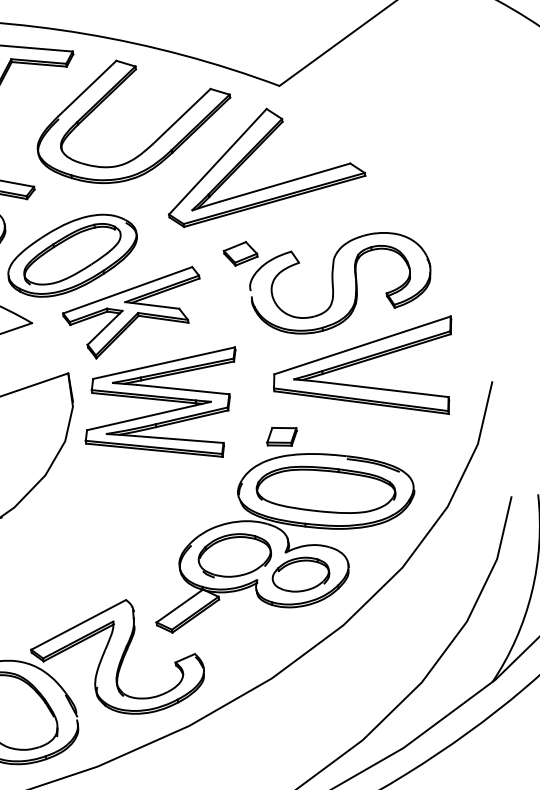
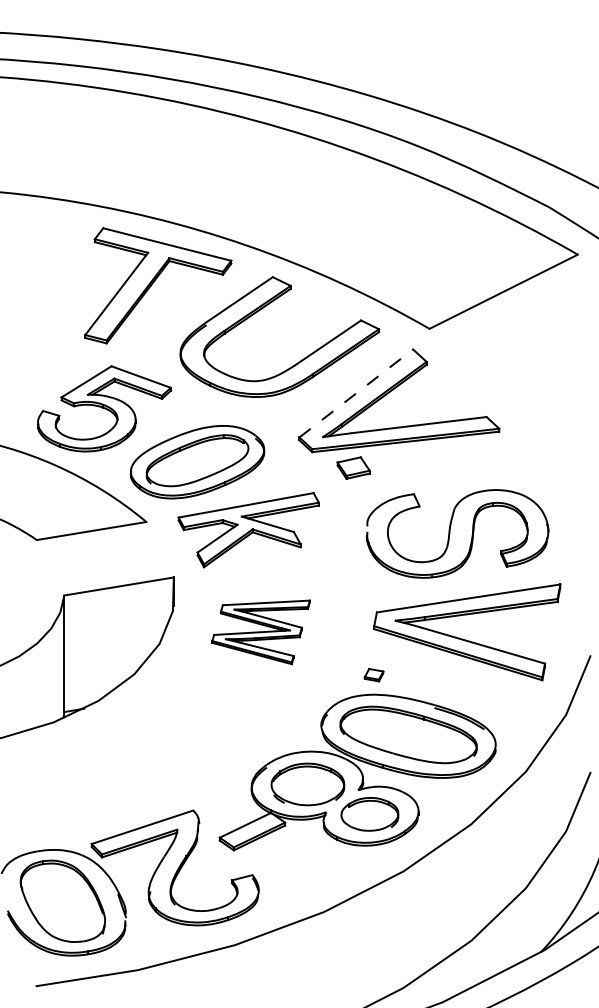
line: (218, 161) -> (356, 393), solid -> dashed
part: (240, 253) -> (353, 467), moved
part: (162, 413) -> (260, 632), size x0.6
part: (281, 436) -> (373, 674), size x0.6

